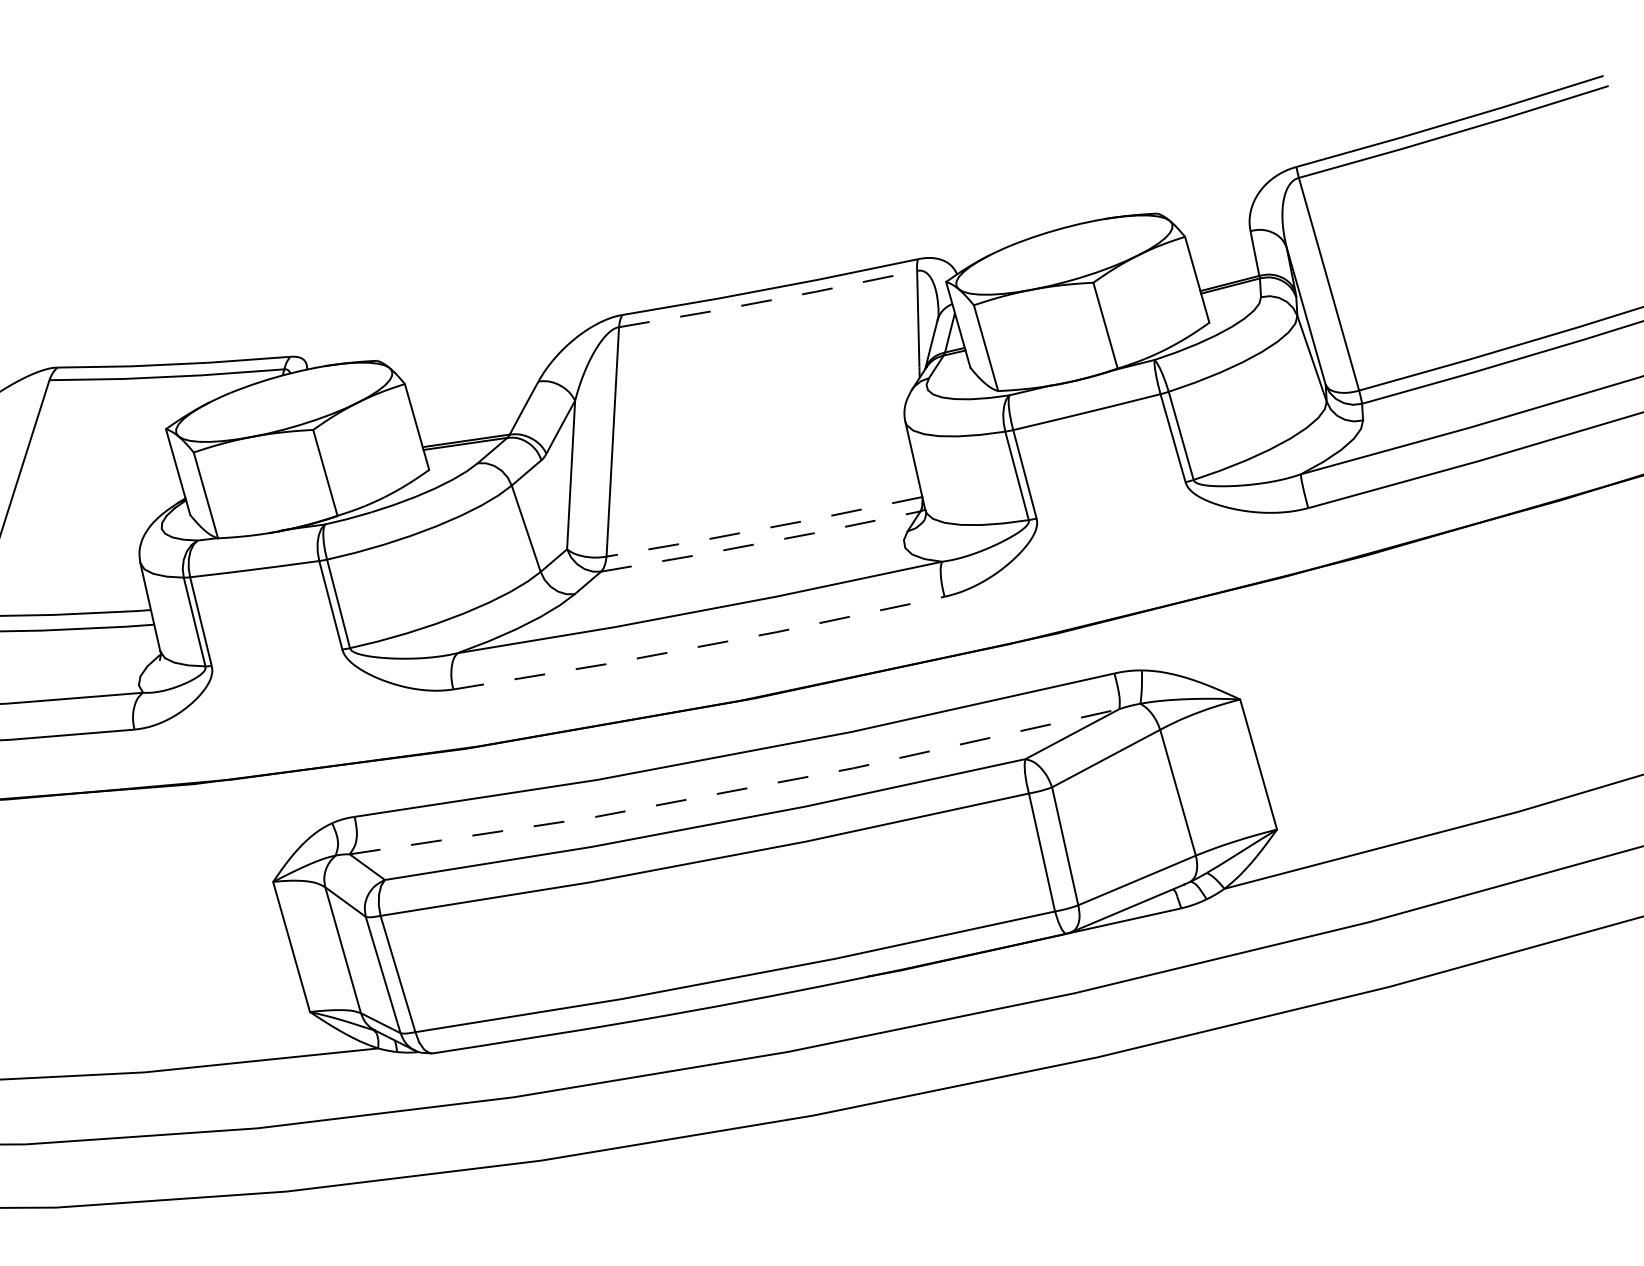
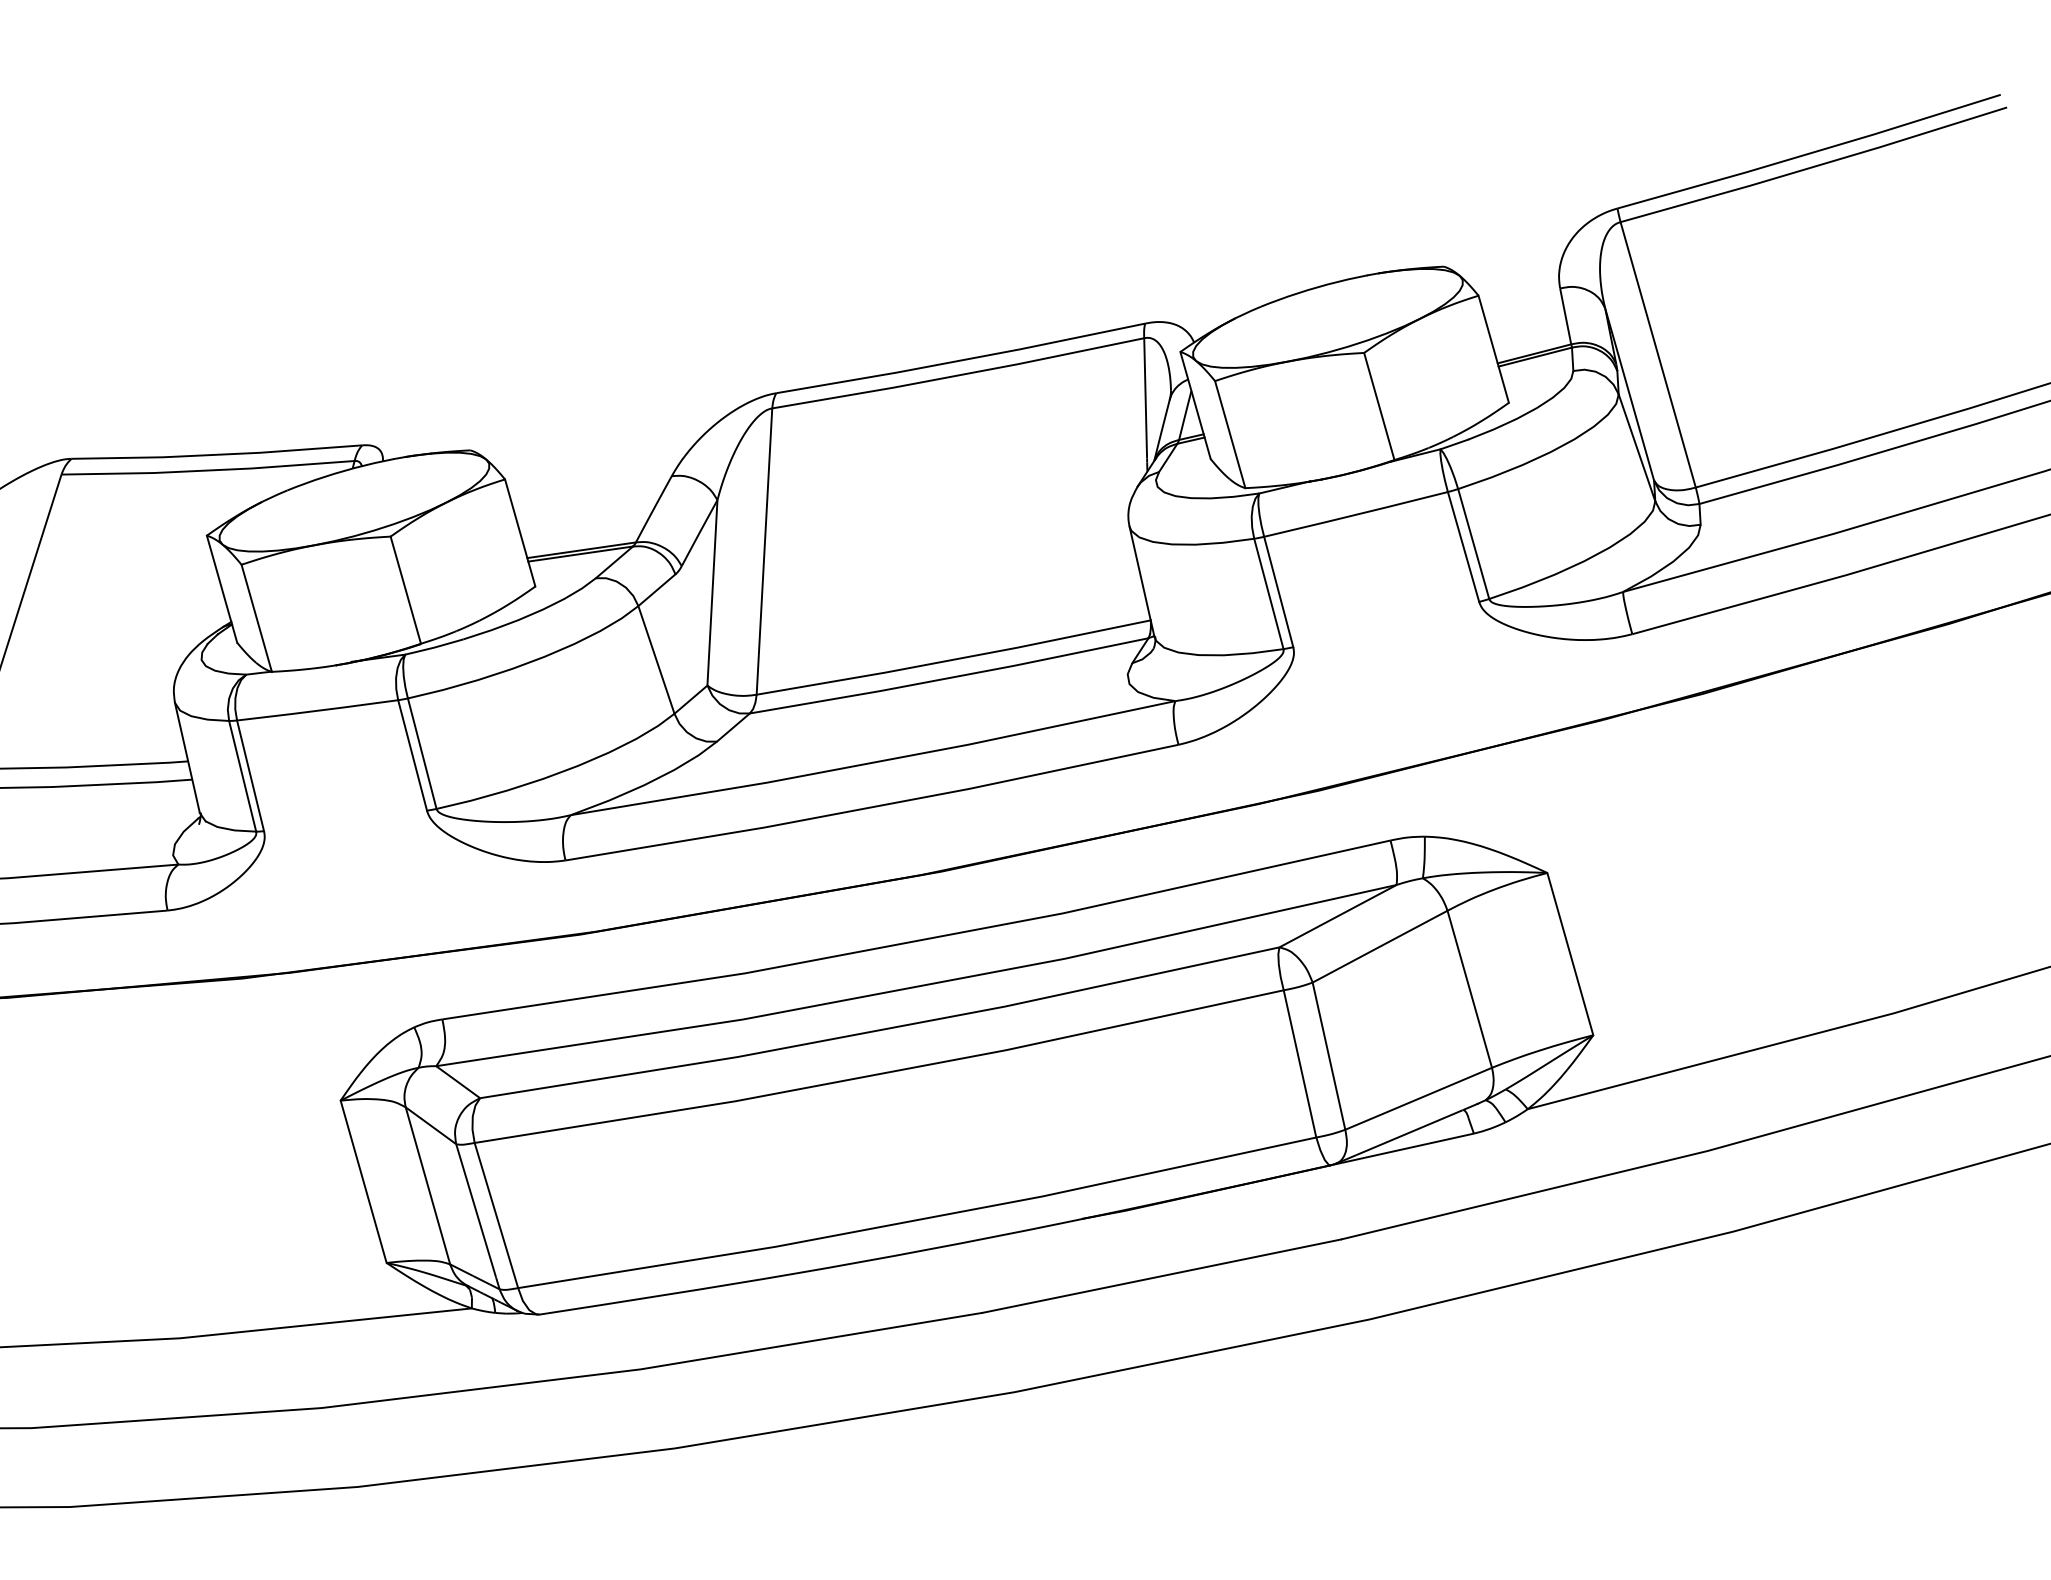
line: (768, 300) -> (958, 375), dashed -> solid
line: (765, 528) -> (954, 659), dashed -> solid
line: (761, 542) -> (949, 677), dashed -> solid
line: (700, 647) -> (873, 807), dashed -> solid
line: (736, 790) -> (918, 986), dashed -> solid

